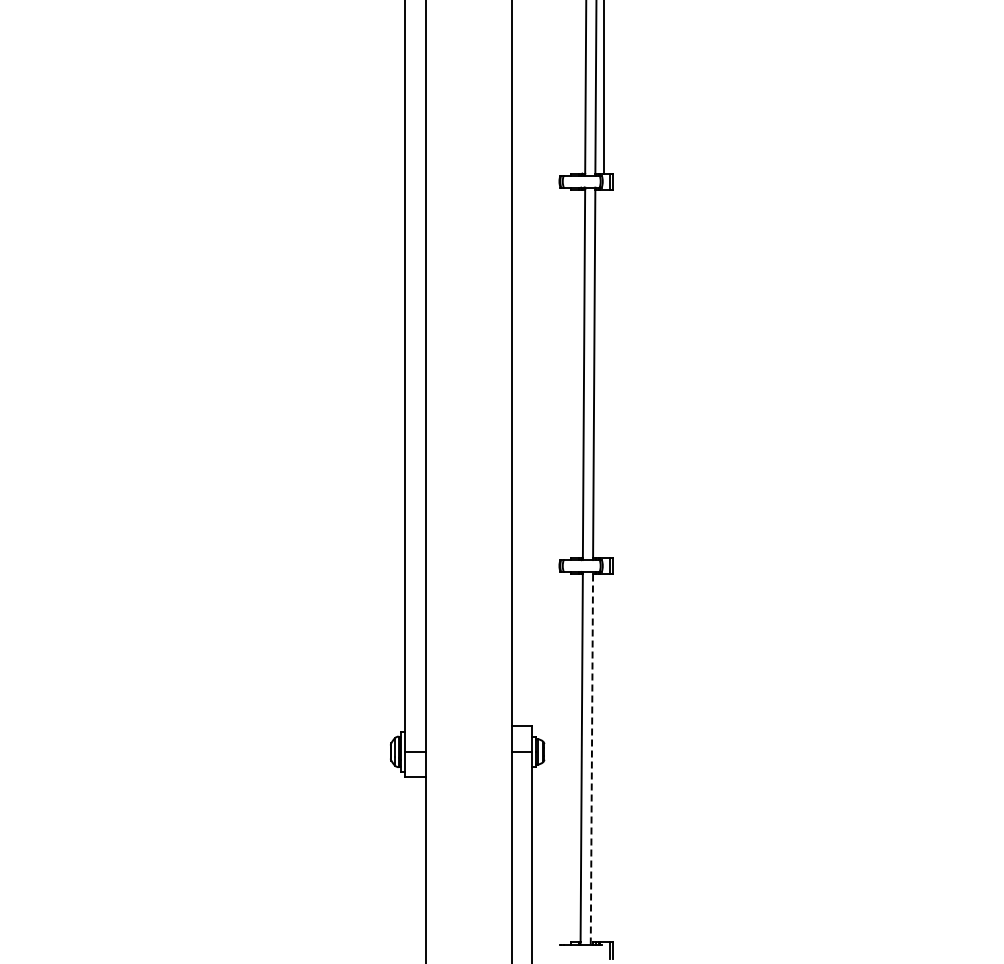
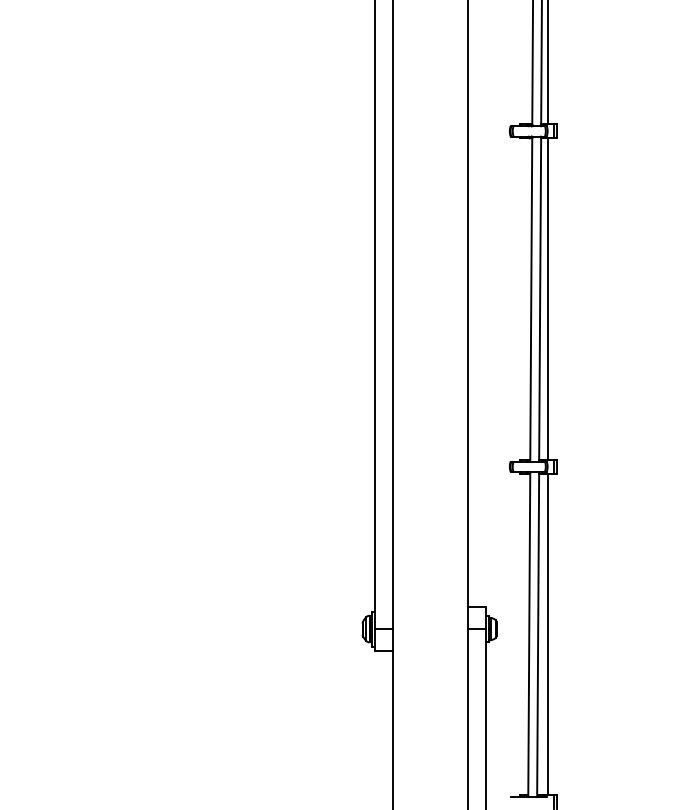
line: (603, 373) -> (548, 298), added
line: (591, 757) -> (537, 633), dashed -> solid
line: (603, 758) -> (548, 634), added

